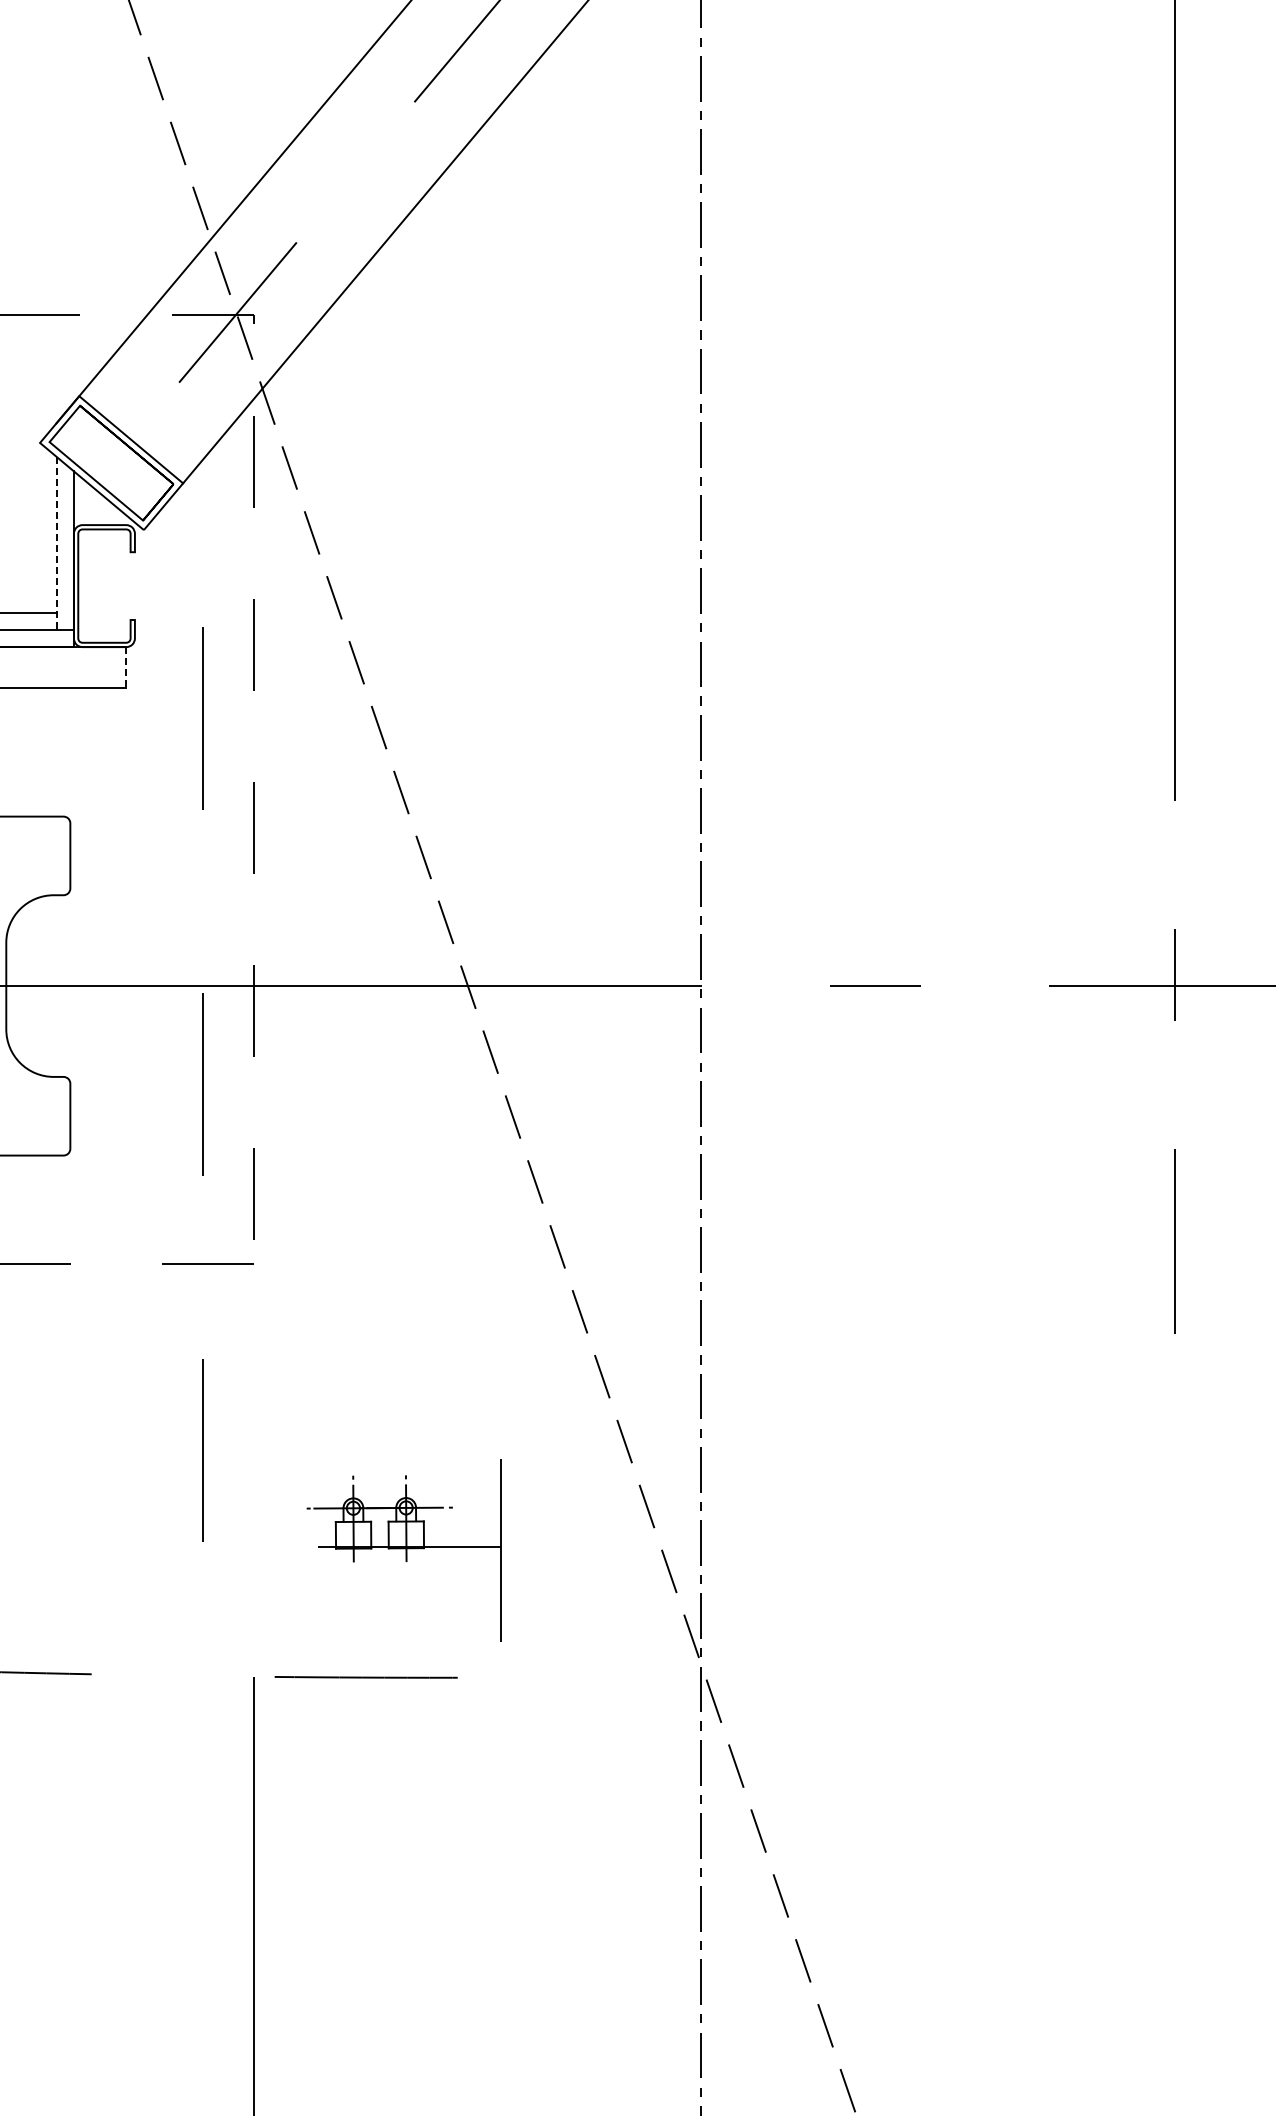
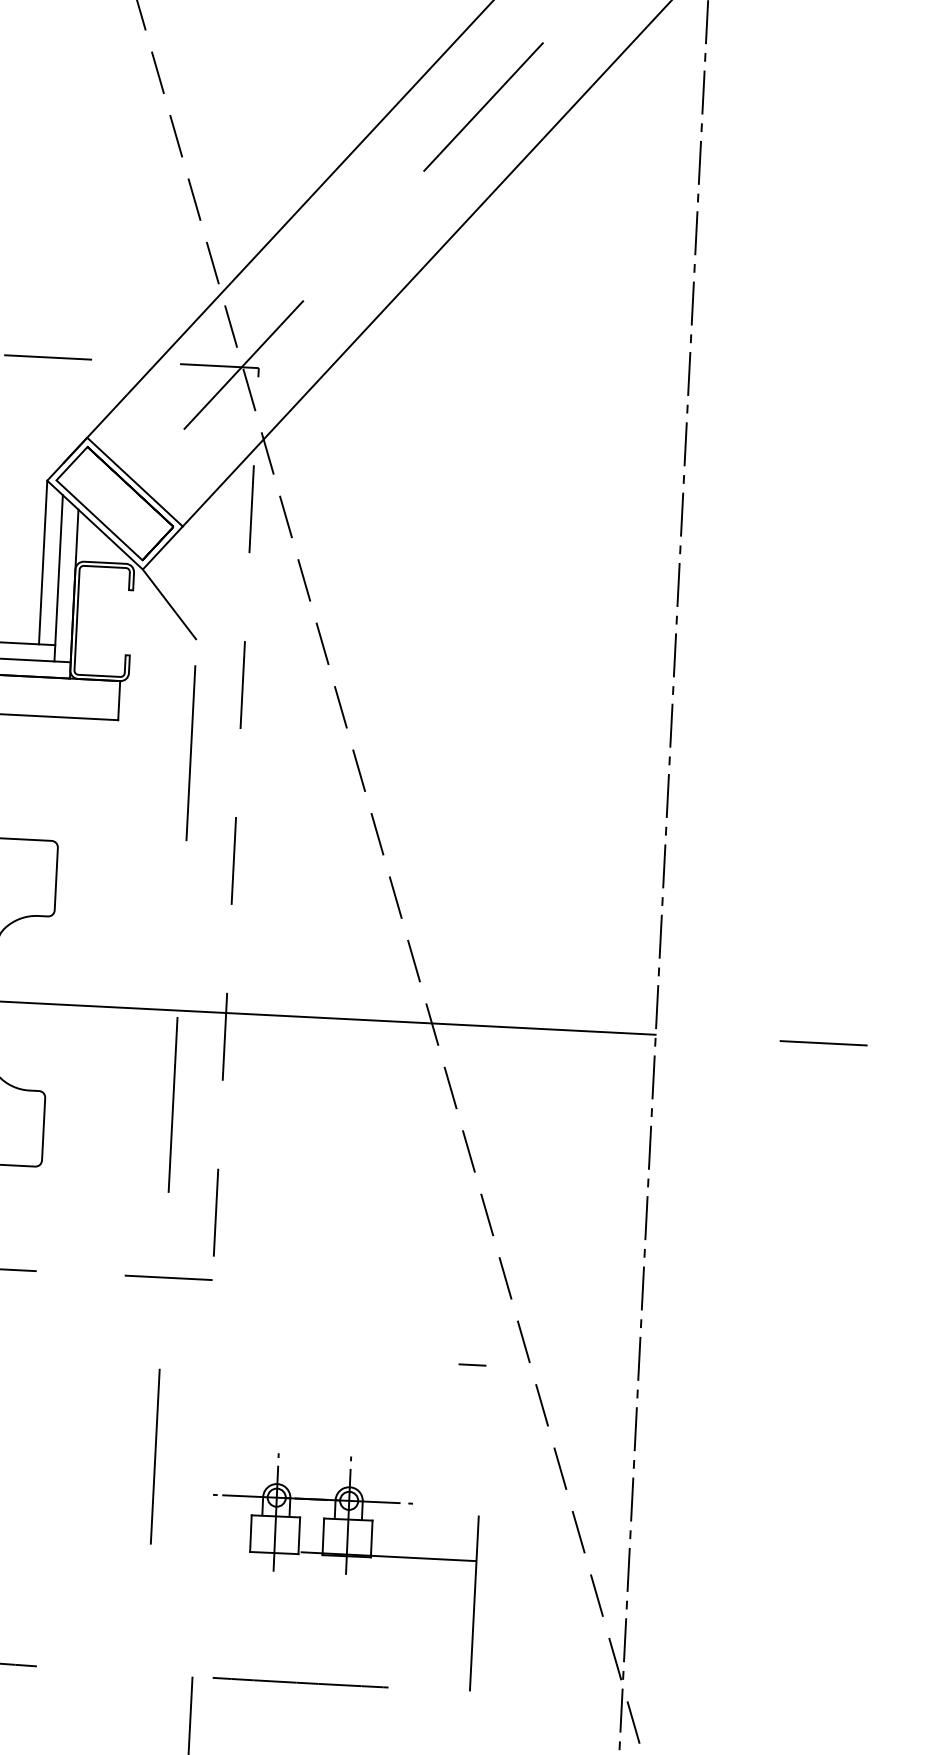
line: (40, 527) -> (43, 561), added
line: (56, 543) -> (58, 578), dashed -> solid
line: (173, 565) -> (169, 604), added
line: (126, 667) -> (119, 700), dashed -> solid
line: (527, 1338) -> (472, 1364), added
part: (403, 1558) -> (342, 1570), size x1.43

